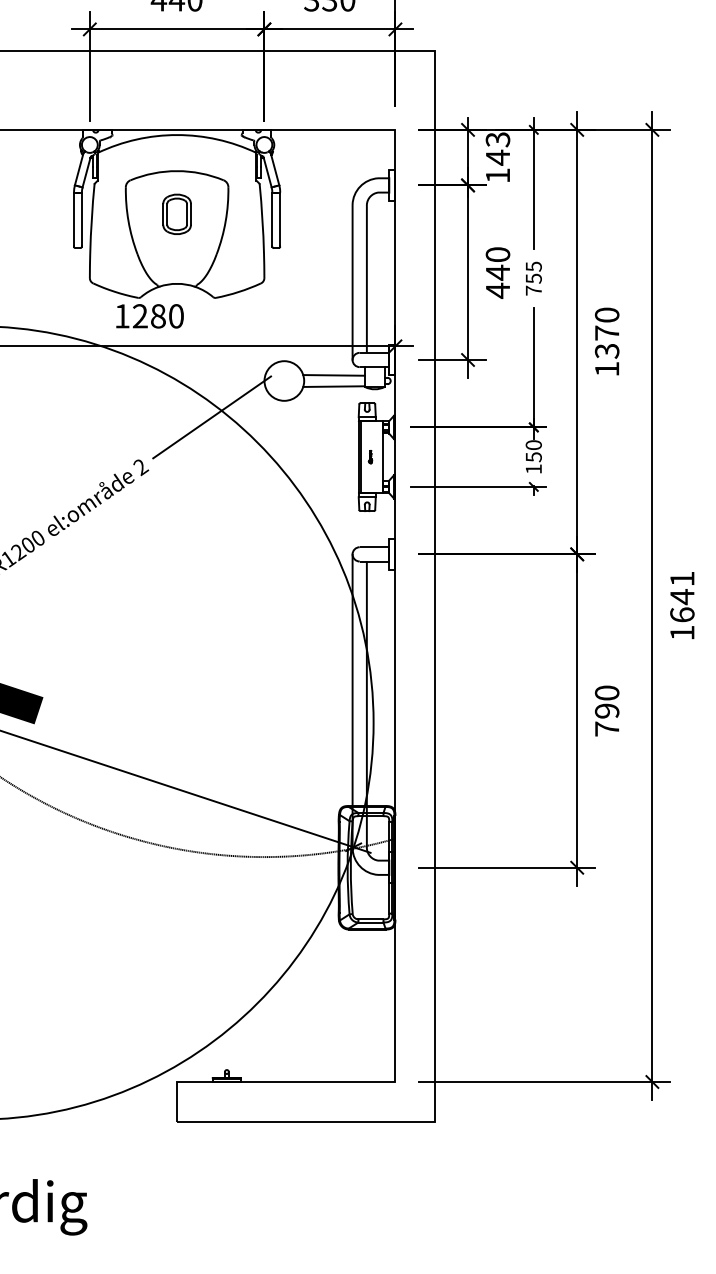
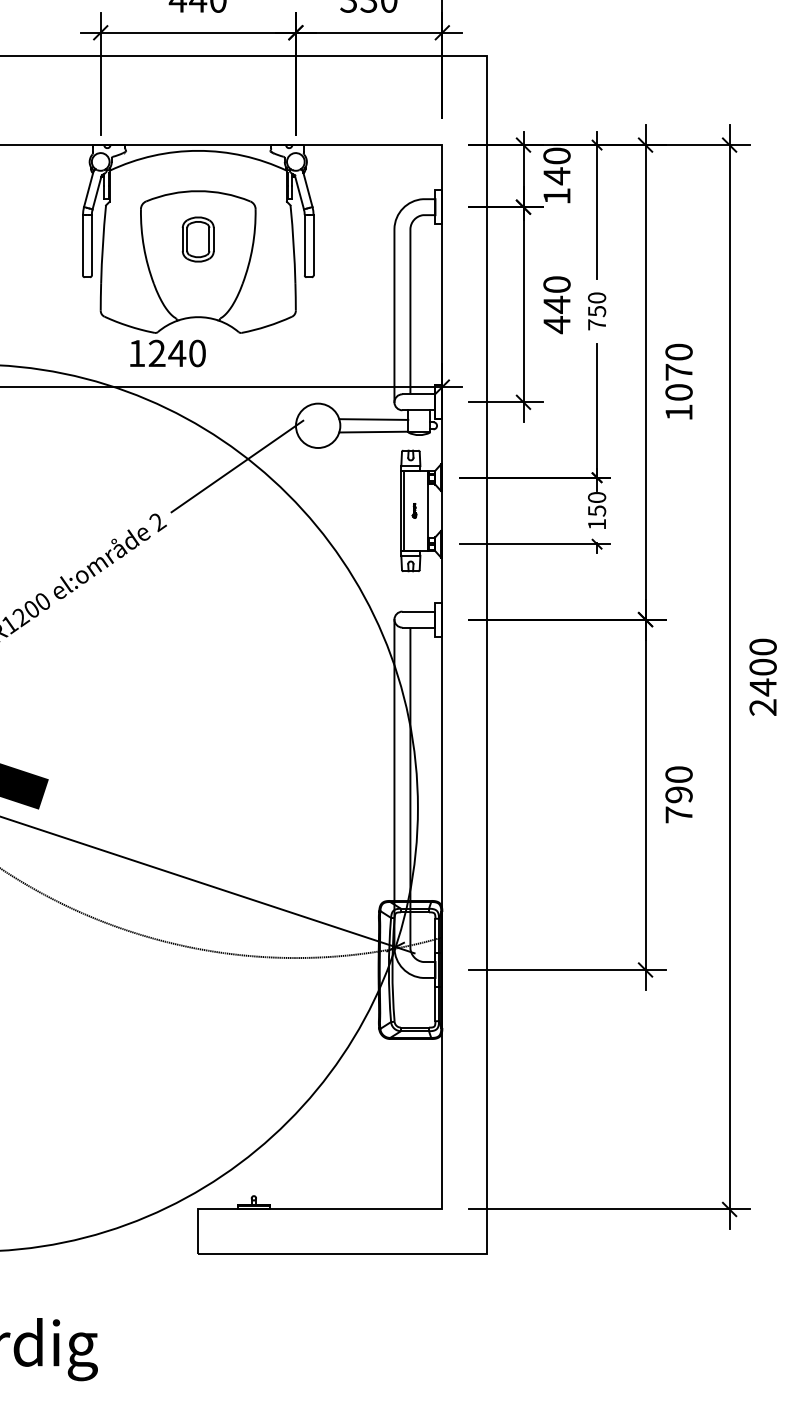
text: (497, 139) -> (556, 155), 143 -> 140
text: (534, 266) -> (597, 297), 755 -> 750
text: (158, 316) -> (177, 353), 1280 -> 1240
text: (606, 351) -> (678, 392), 1370 -> 1070
text: (681, 605) -> (762, 676), 1641 -> 2400

